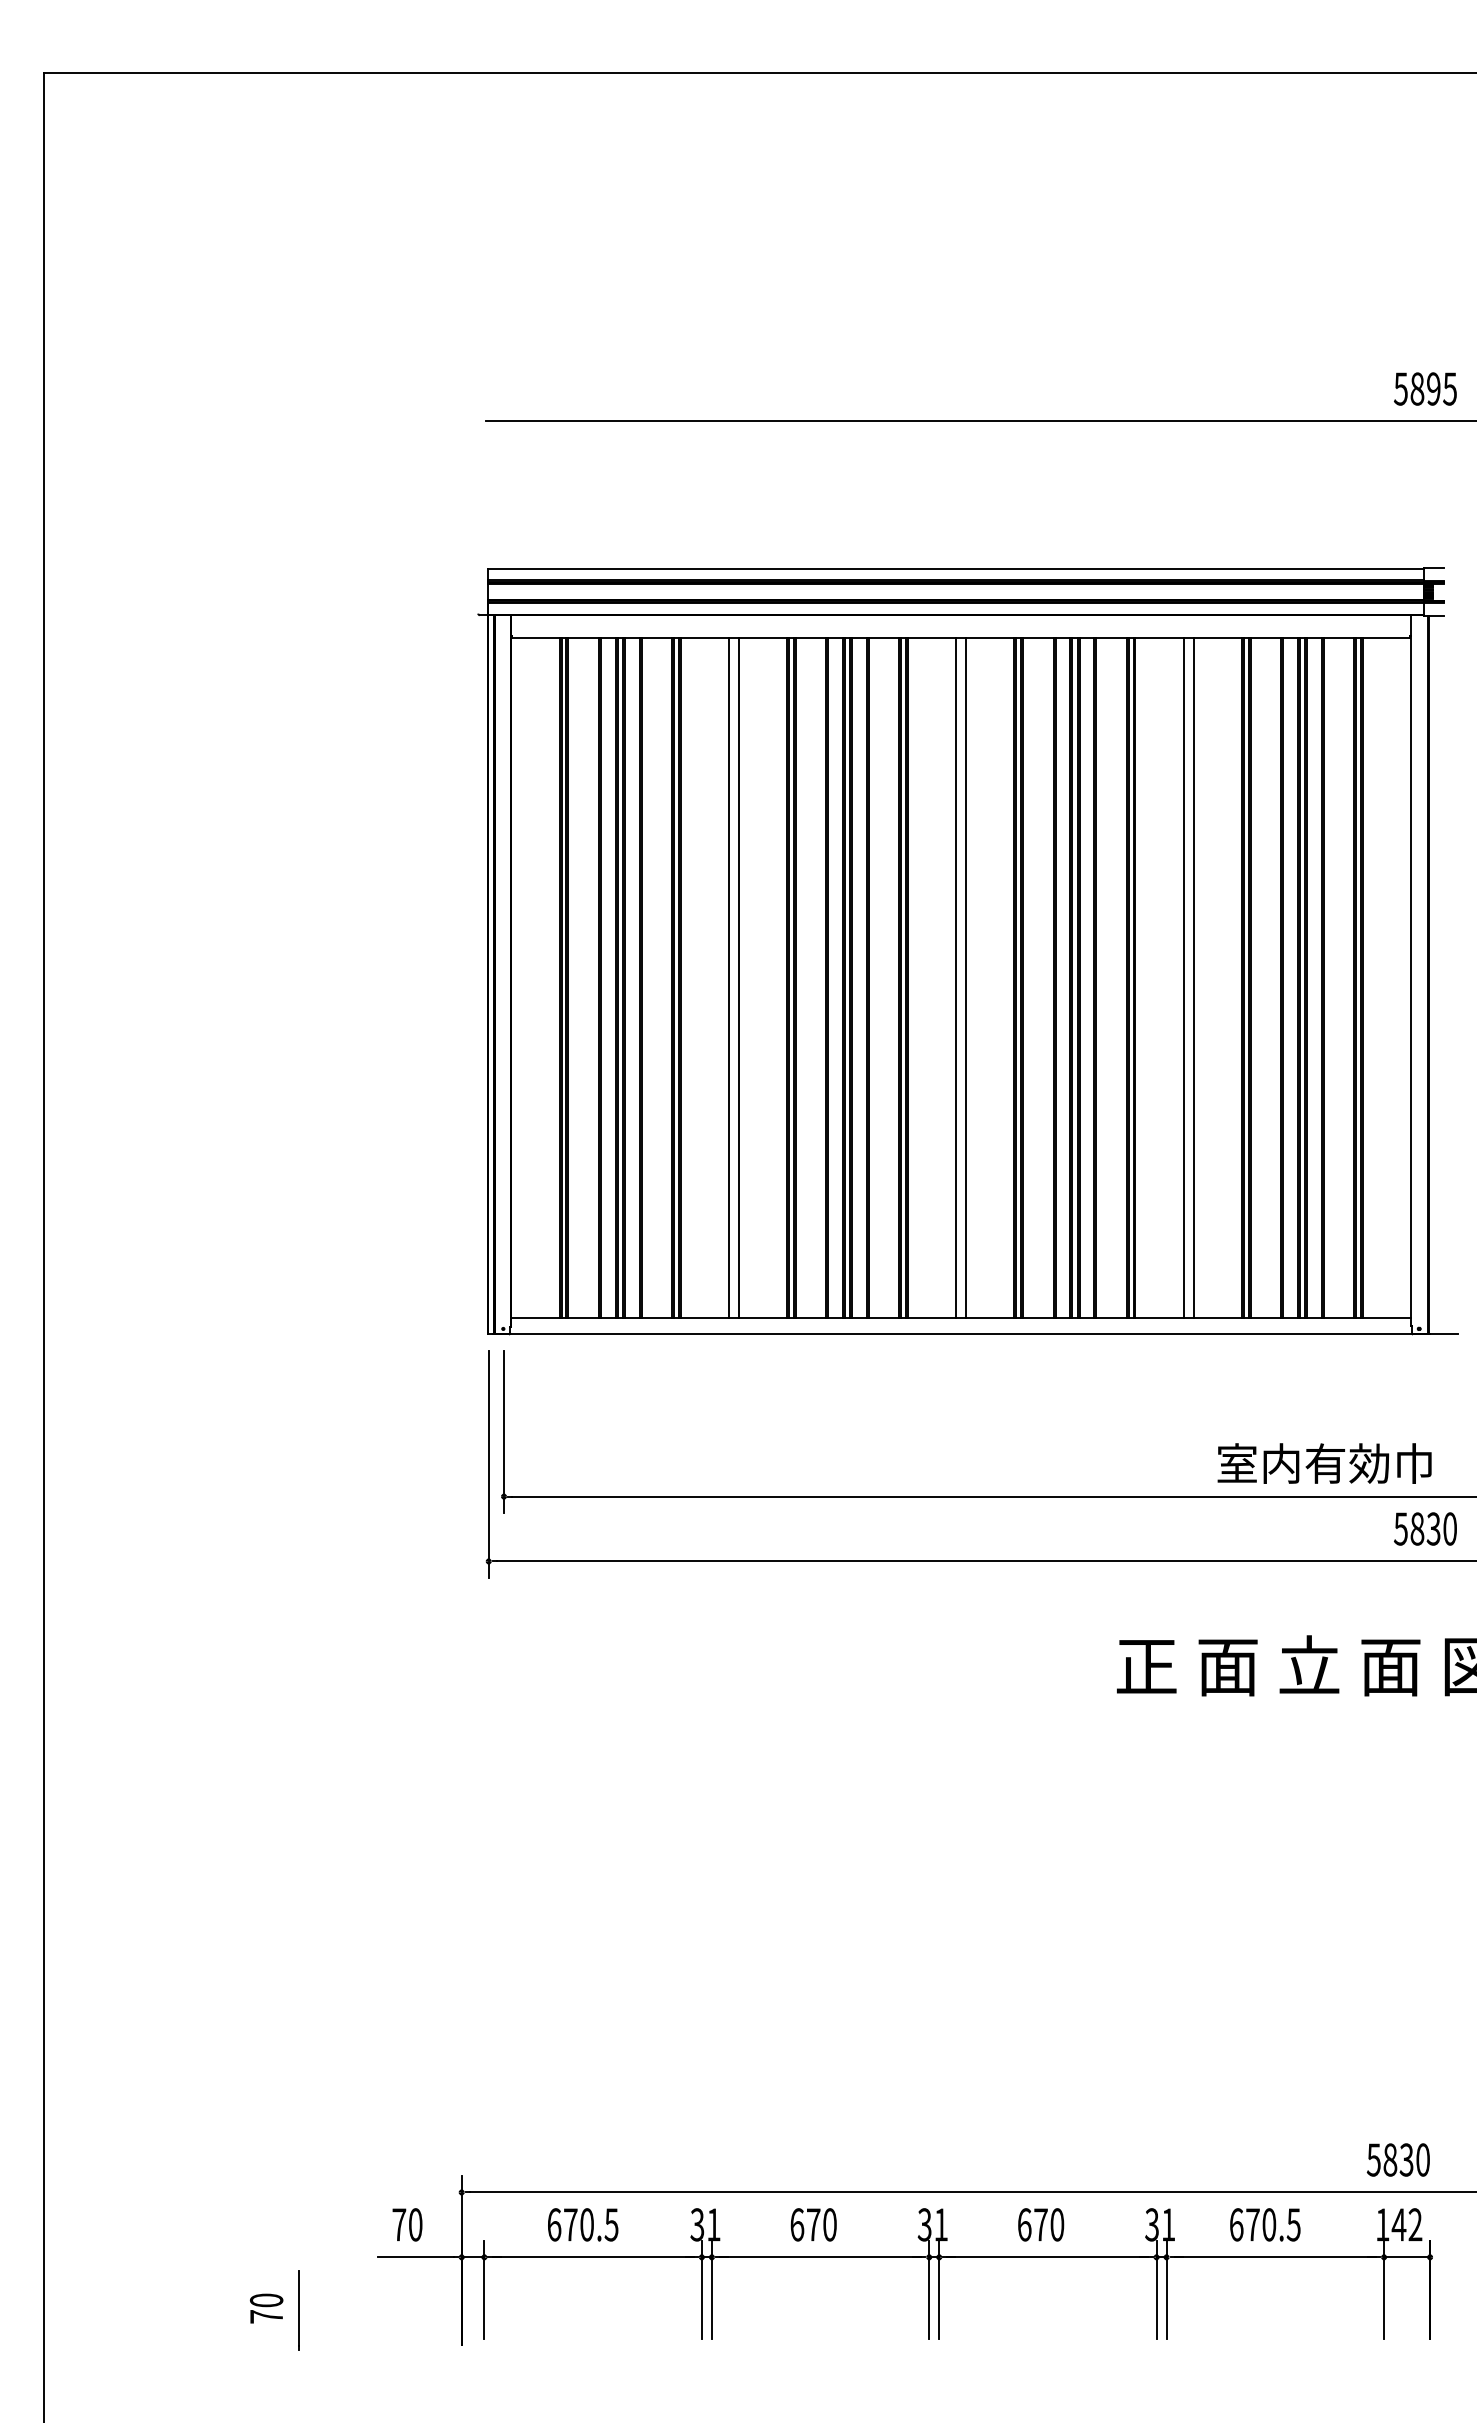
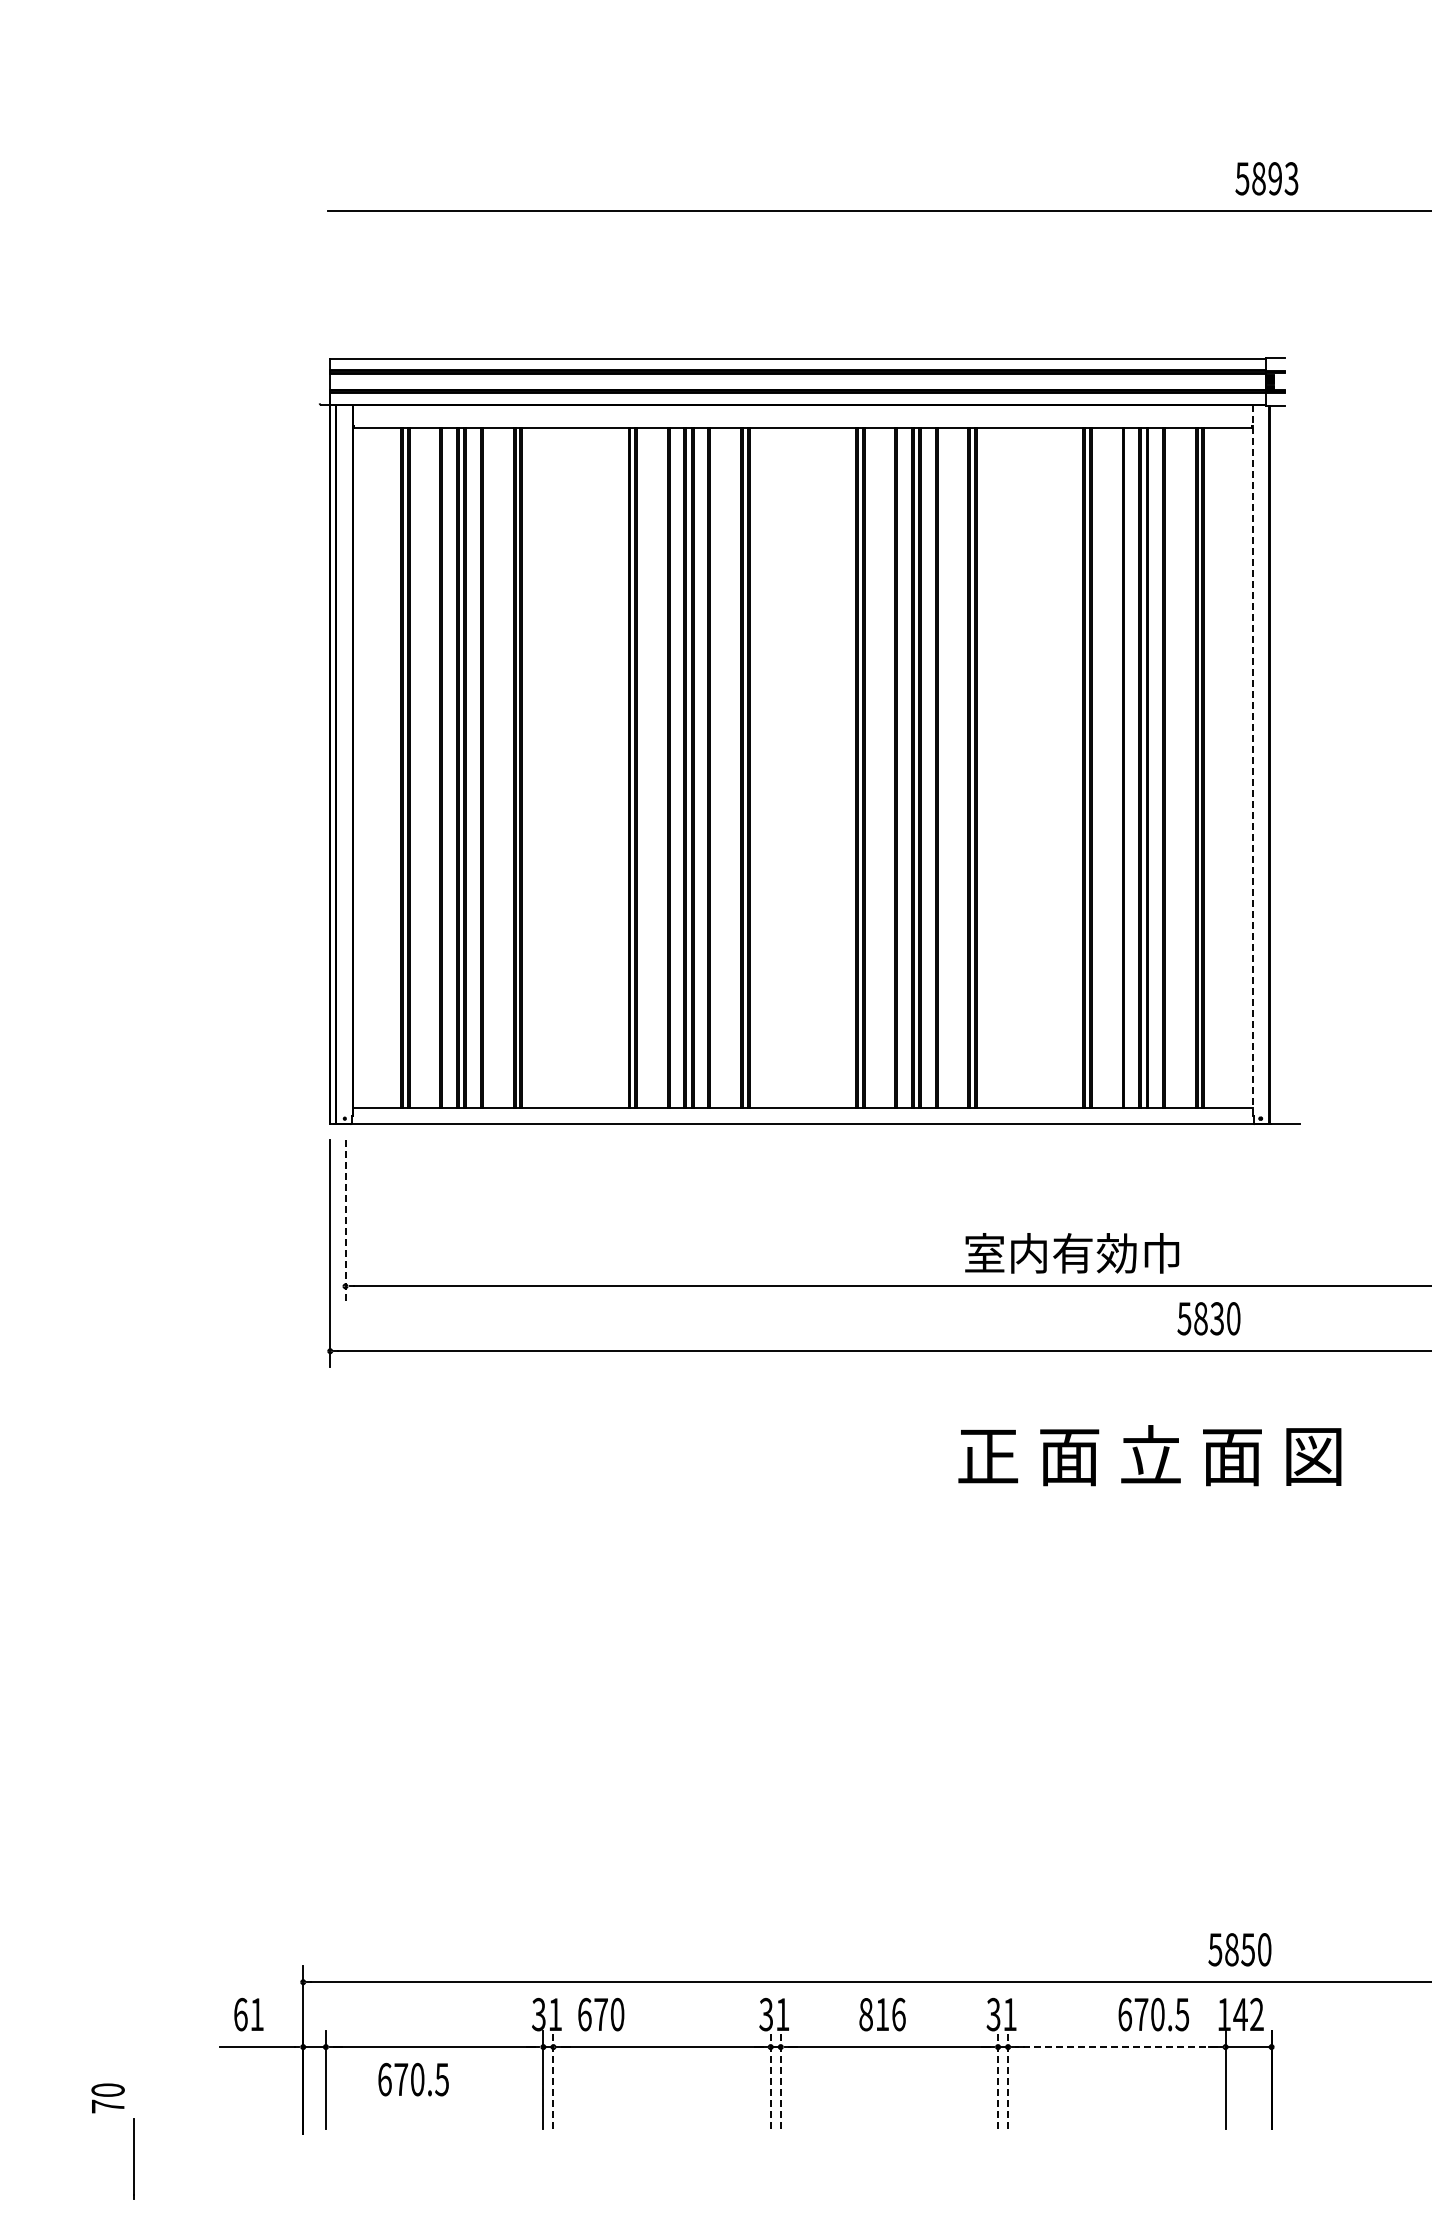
text: (1449, 388) -> (1291, 178), 5895 -> 5893
line: (1411, 970) -> (1253, 760), solid -> dashed
line: (728, 978) -> (570, 768), removed
line: (738, 978) -> (580, 768), removed
line: (956, 978) -> (798, 768), removed
line: (966, 978) -> (808, 768), removed
line: (1183, 978) -> (1025, 768), removed
line: (1193, 978) -> (1035, 768), removed
line: (503, 1432) -> (345, 1222), solid -> dashed
text: (1324, 1463) -> (1072, 1253), moved
text: (1425, 1528) -> (1209, 1318), moved
text: (1406, 2159) -> (1248, 1949), 5830 -> 5850
text: (407, 2224) -> (249, 2014), 70 -> 61
text: (583, 2224) -> (414, 2079), moved
text: (813, 2224) -> (601, 2014), moved
text: (1040, 2224) -> (882, 2014), 670 -> 816
text: (1265, 2224) -> (1154, 2014), moved
line: (1275, 2257) -> (1117, 2047), solid -> dashed
line: (711, 2290) -> (553, 2080), solid -> dashed
line: (929, 2290) -> (771, 2080), solid -> dashed
line: (939, 2290) -> (781, 2080), solid -> dashed
line: (1156, 2290) -> (998, 2080), solid -> dashed
line: (1166, 2290) -> (1008, 2080), solid -> dashed
line: (298, 2310) -> (133, 2159), moved

